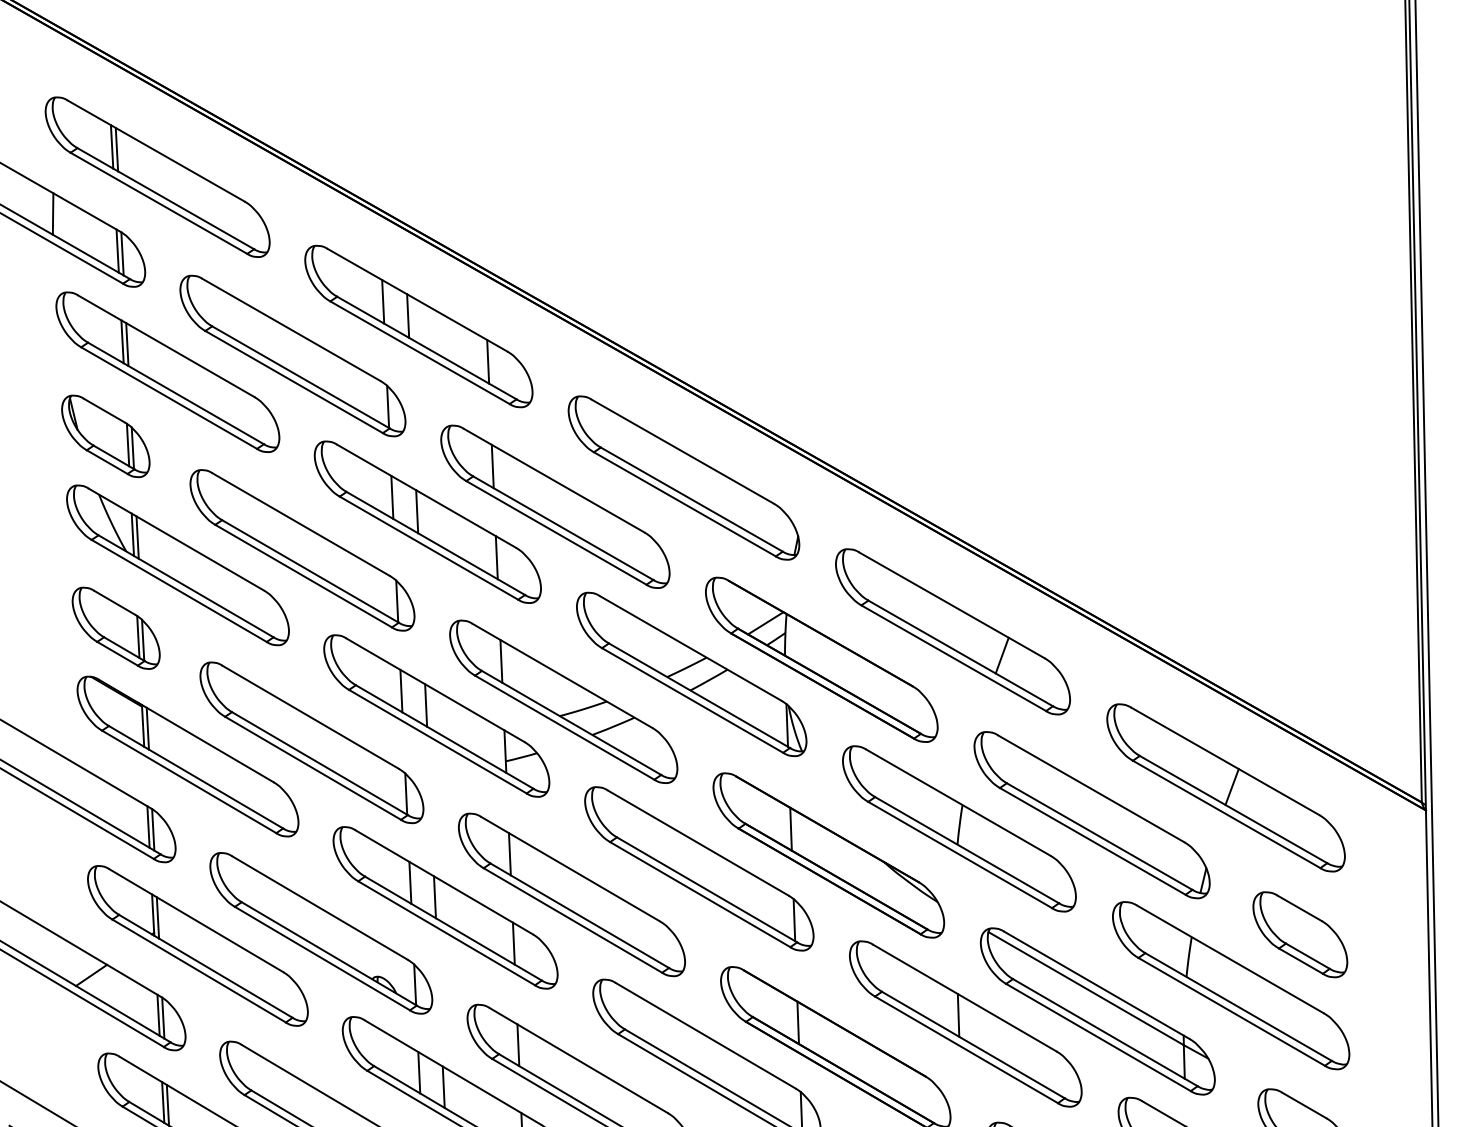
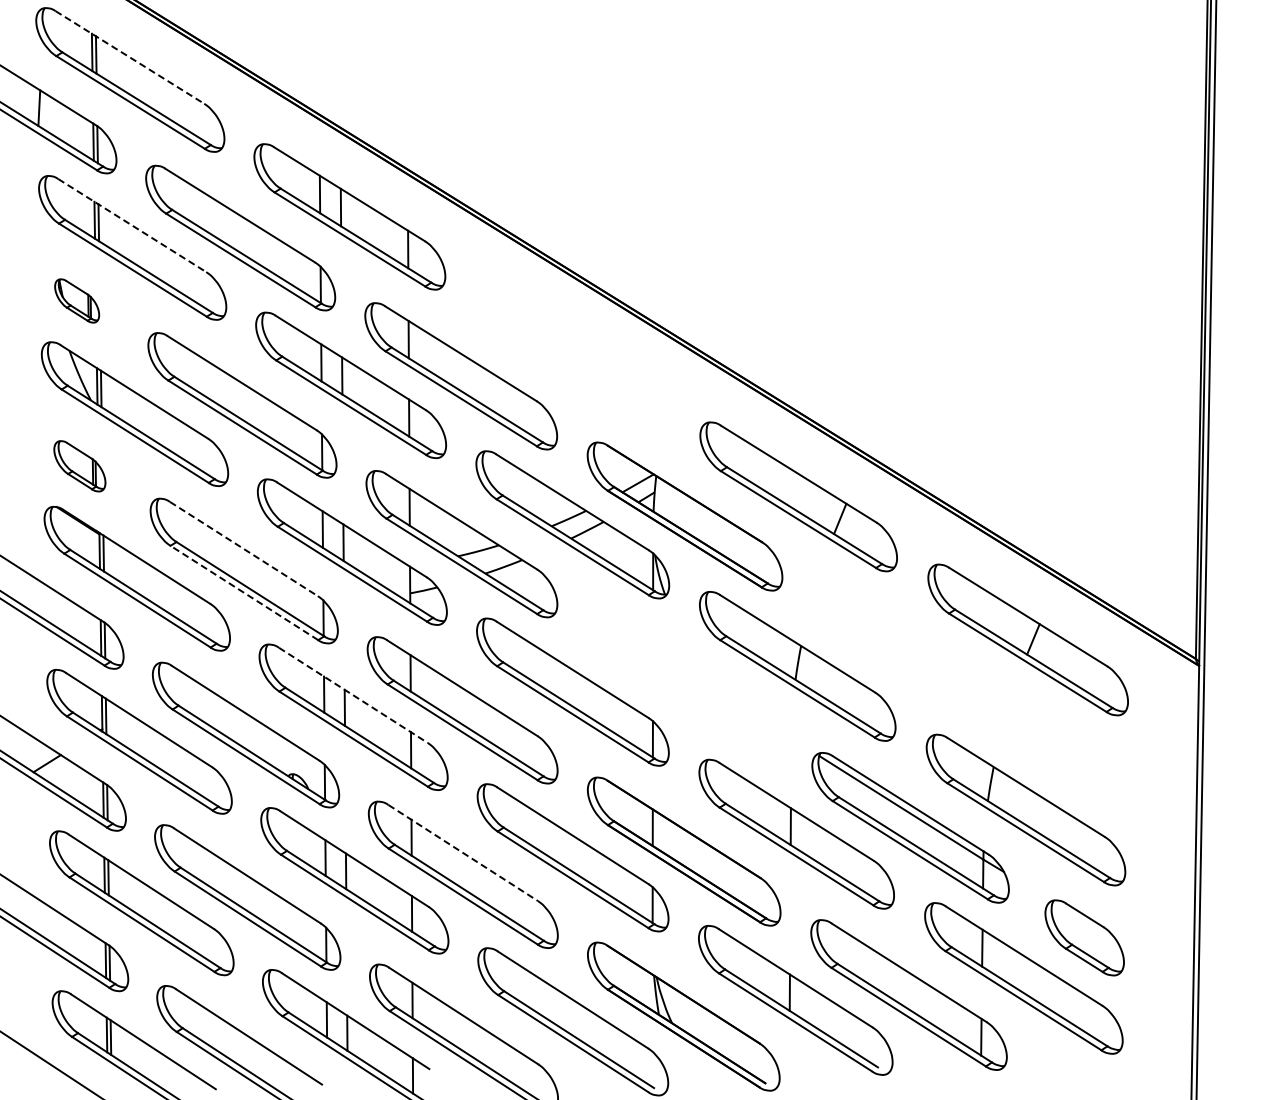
line: (155, 151) -> (129, 57), solid -> dashed
line: (166, 346) -> (132, 225), solid -> dashed
part: (104, 435) -> (76, 300), size x0.6
part: (683, 477) -> (572, 355), removed
part: (115, 628) -> (79, 466), size x0.7
line: (310, 717) -> (243, 549), solid -> dashed
line: (313, 767) -> (244, 592), solid -> dashed
part: (1091, 814) -> (911, 658), removed
part: (828, 854) -> (684, 684), removed
line: (444, 882) -> (353, 695), solid -> dashed
part: (1299, 934) -> (1086, 768), removed
line: (579, 1060) -> (463, 852), solid -> dashed

